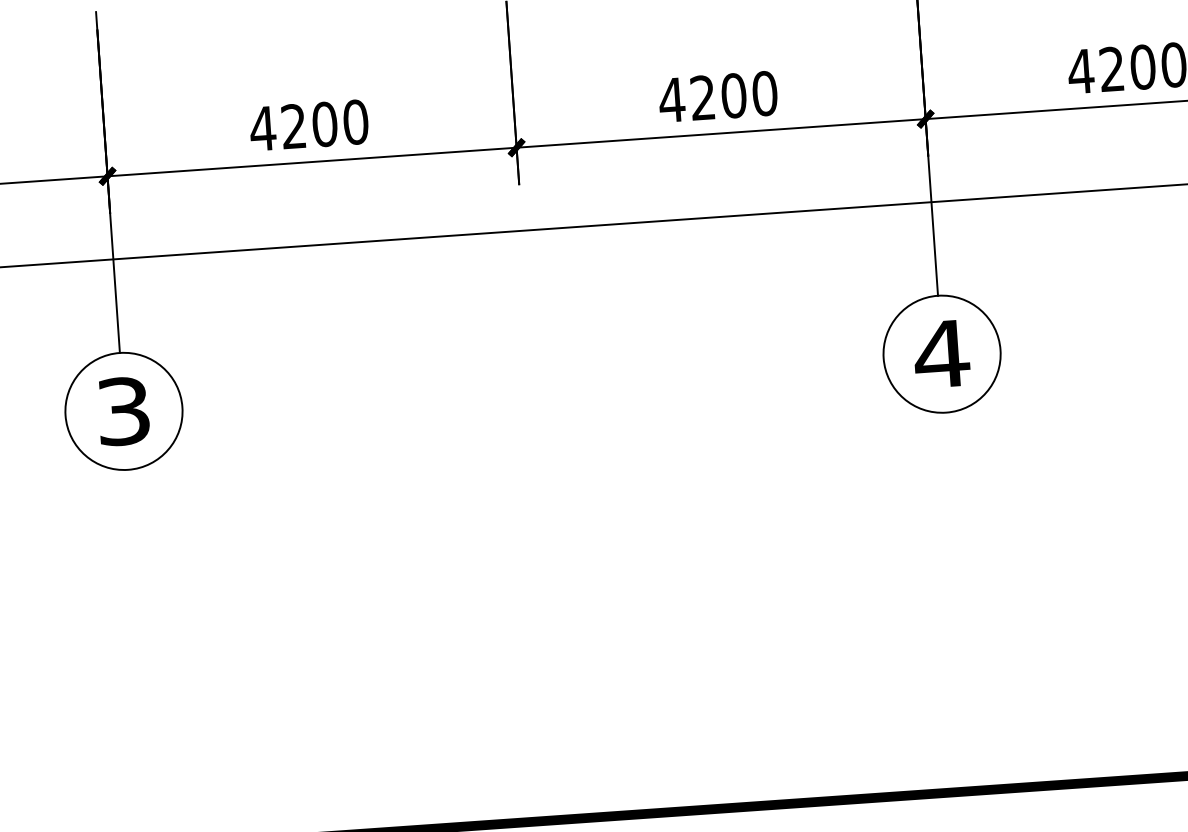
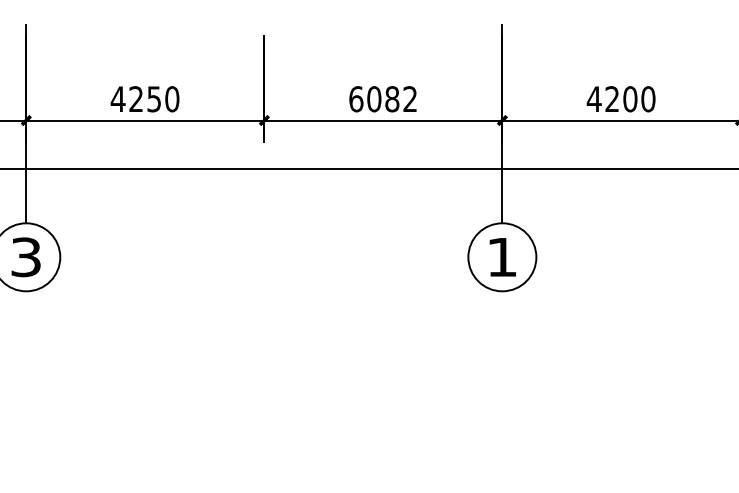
text: (717, 97) -> (382, 99), 4200 -> 6082
text: (325, 124) -> (154, 99), 4200 -> 4250
text: (942, 354) -> (502, 257), 4 -> 1

